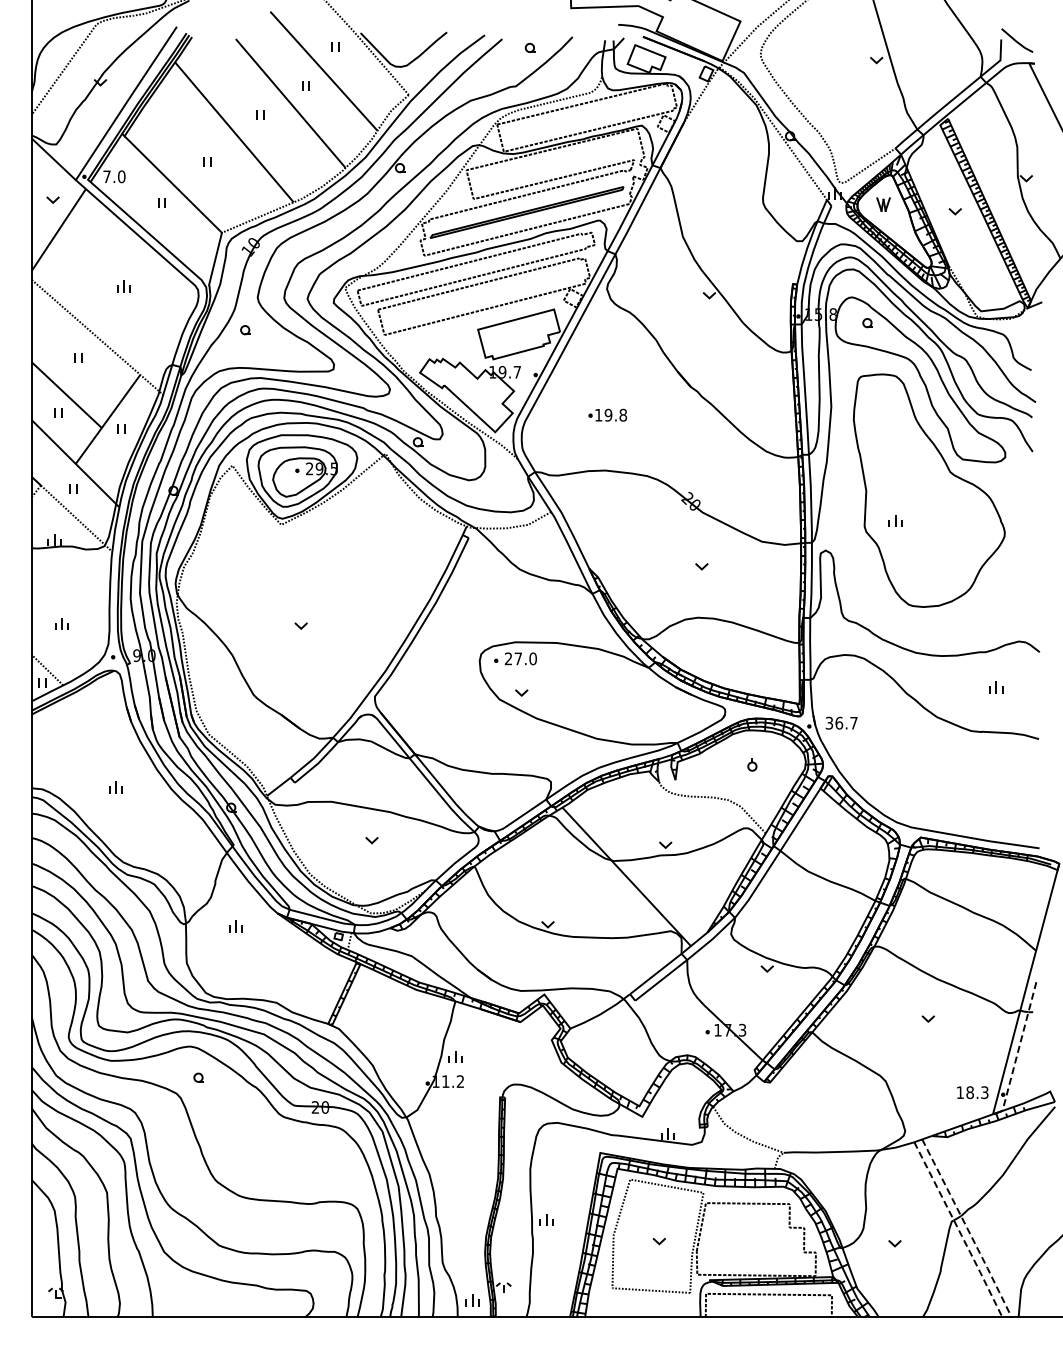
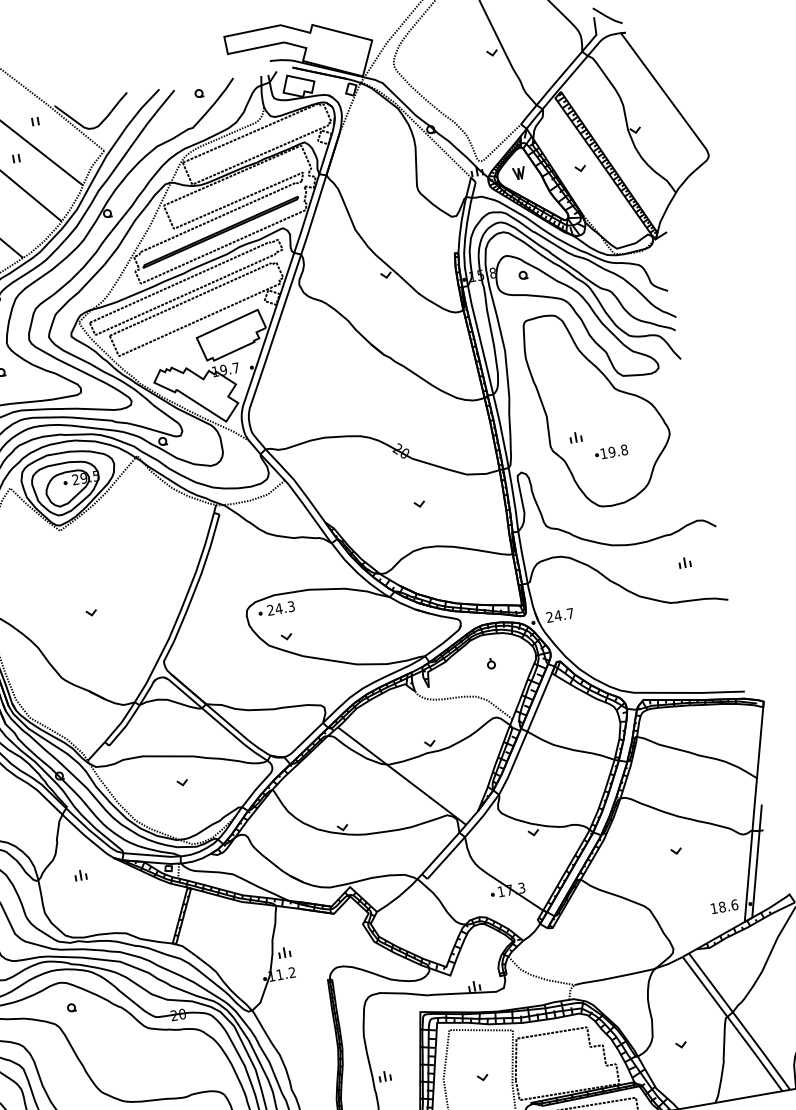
part: (607, 414) -> (611, 451), moved
text: (525, 658) -> (284, 607), 27.0 -> 24.3
text: (834, 722) -> (554, 615), 36.7 -> 24.7
line: (1019, 1046) -> (757, 861), dashed -> solid
text: (984, 1092) -> (734, 904), 18.3 -> 18.6
line: (967, 1228) -> (740, 1021), dashed -> solid
line: (958, 1230) -> (732, 1024), dashed -> solid

